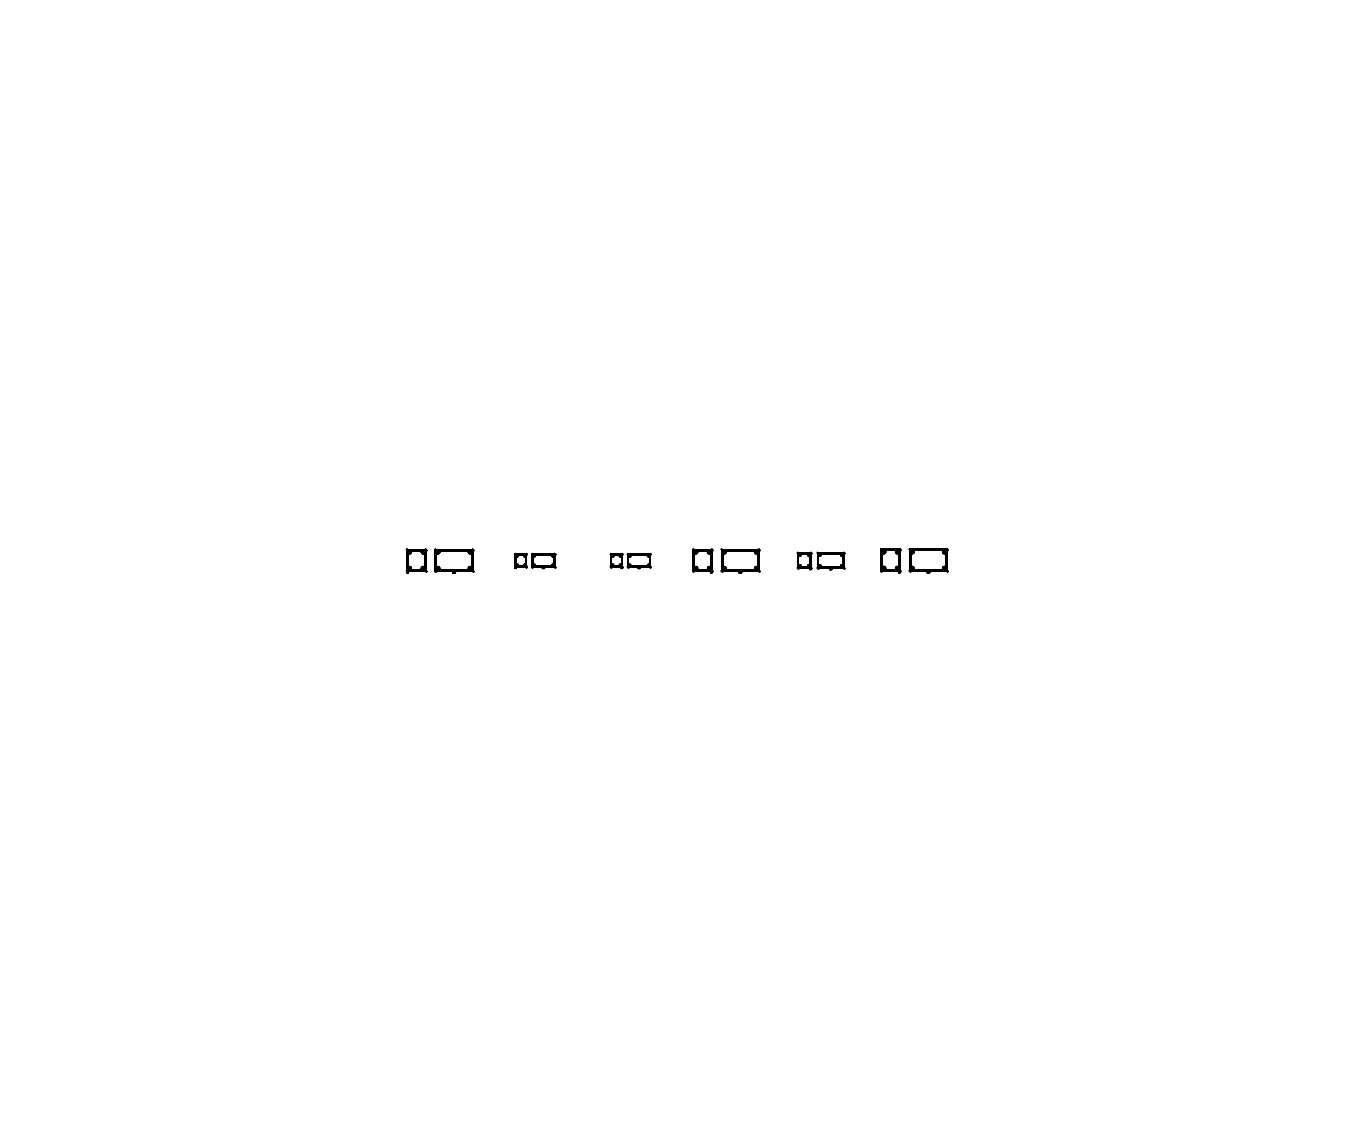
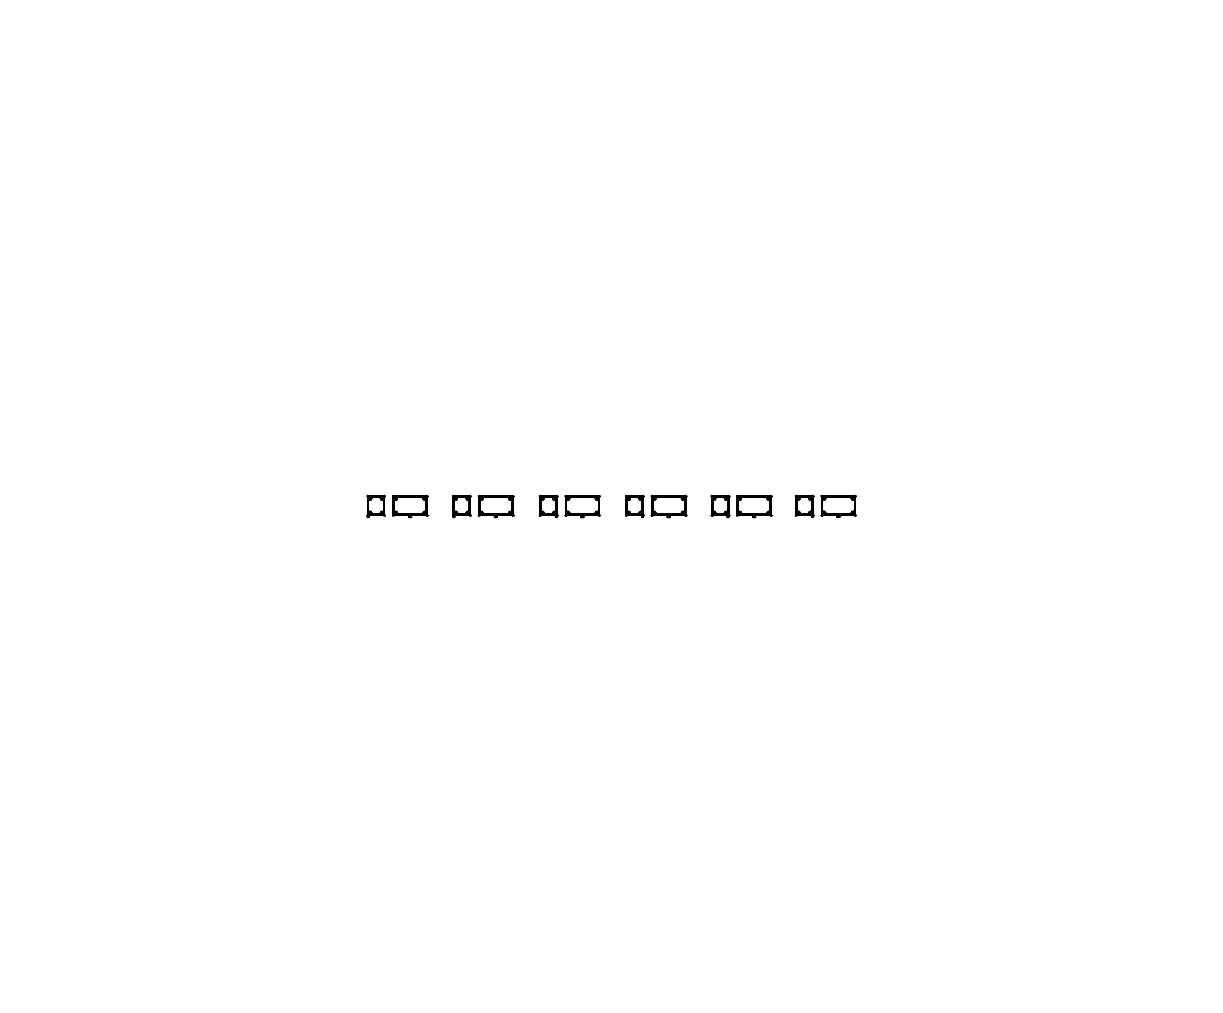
part: (535, 561) -> (483, 506), size x1.67
part: (630, 561) -> (569, 506), size x1.67
part: (820, 561) -> (741, 506), size x1.43

